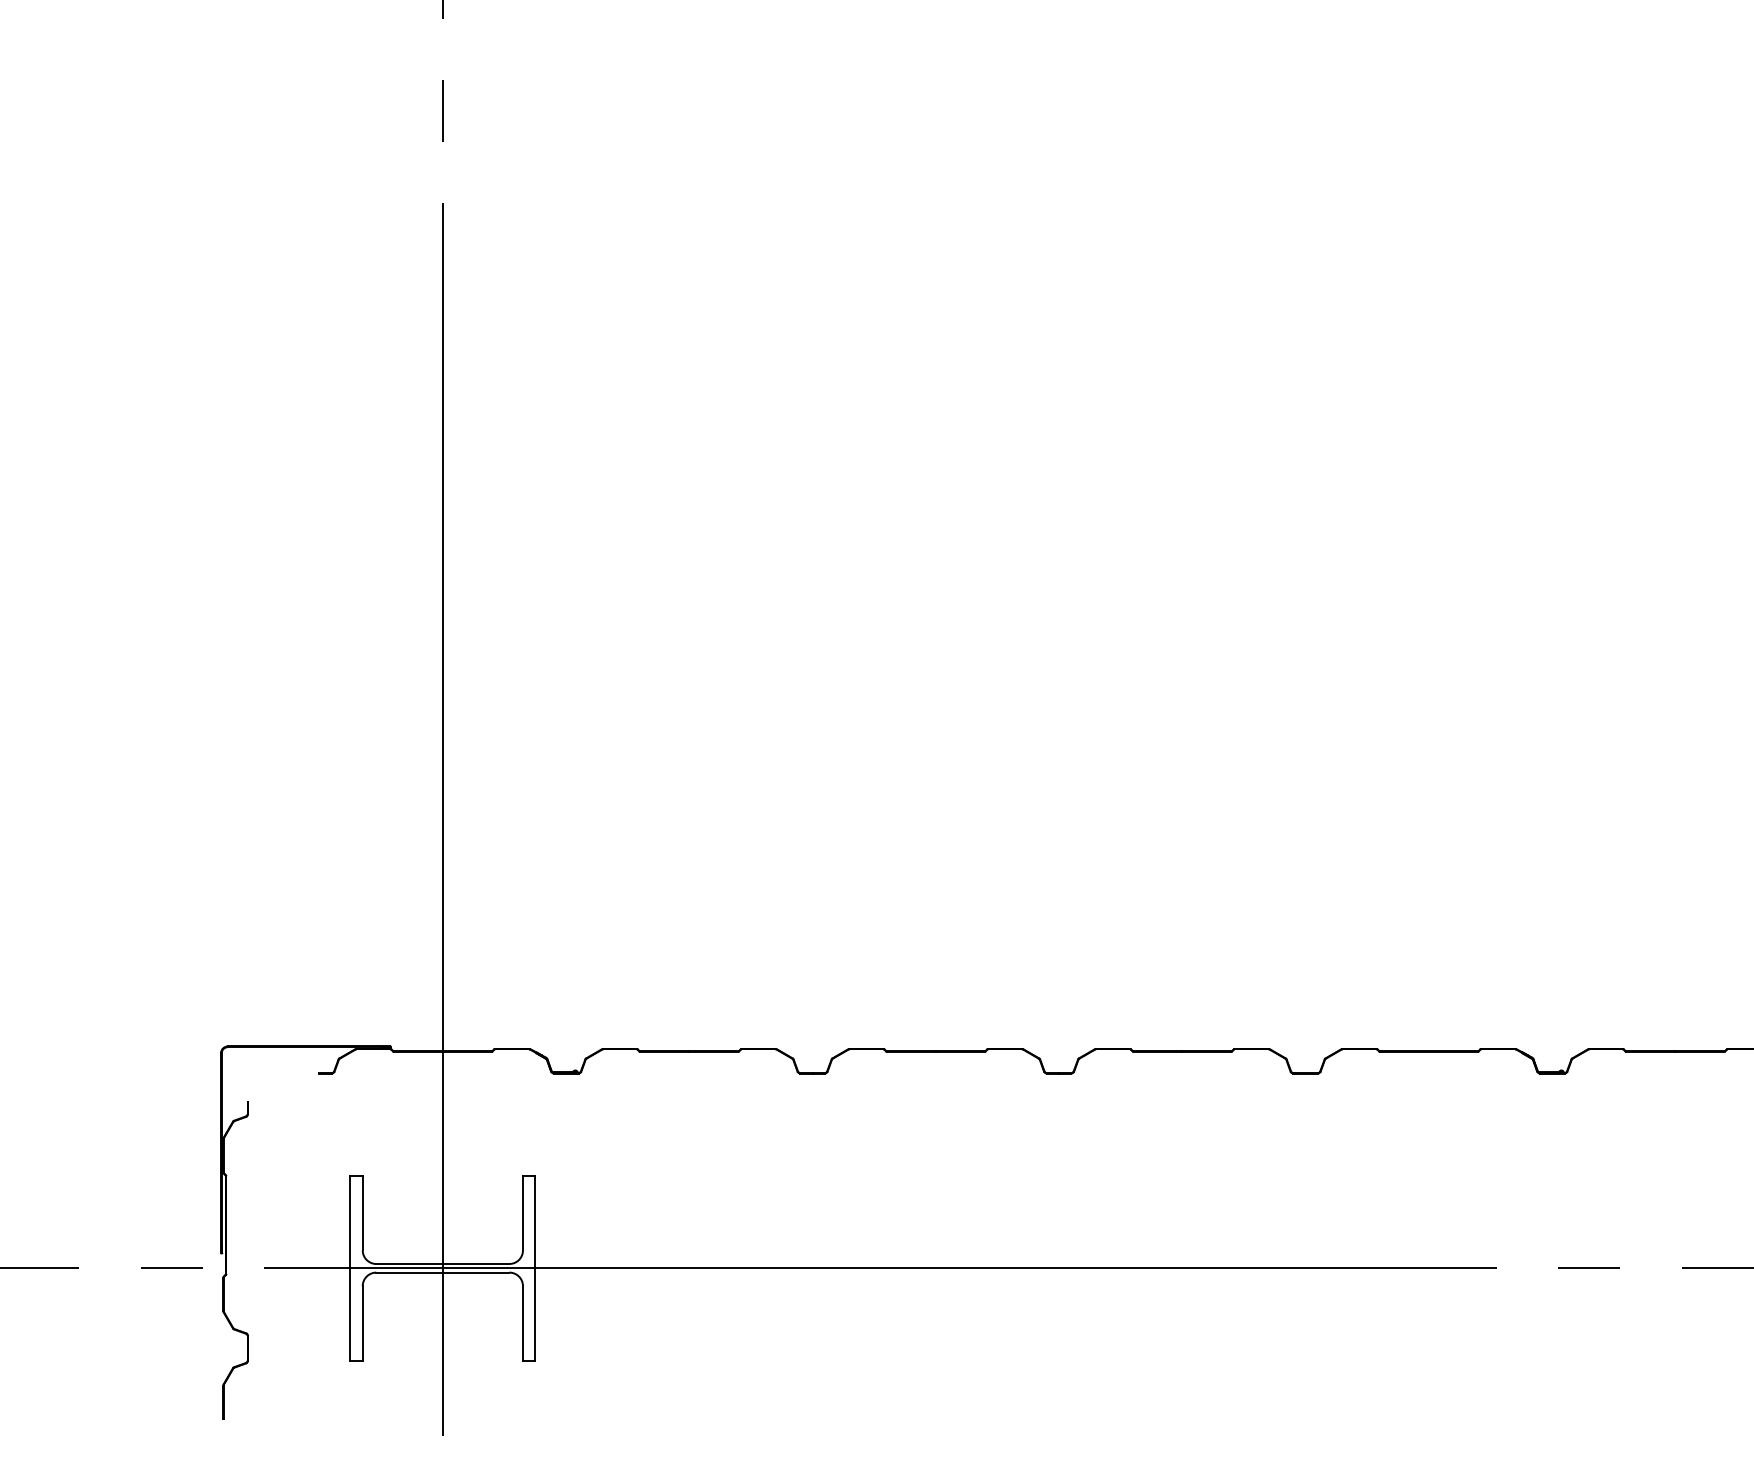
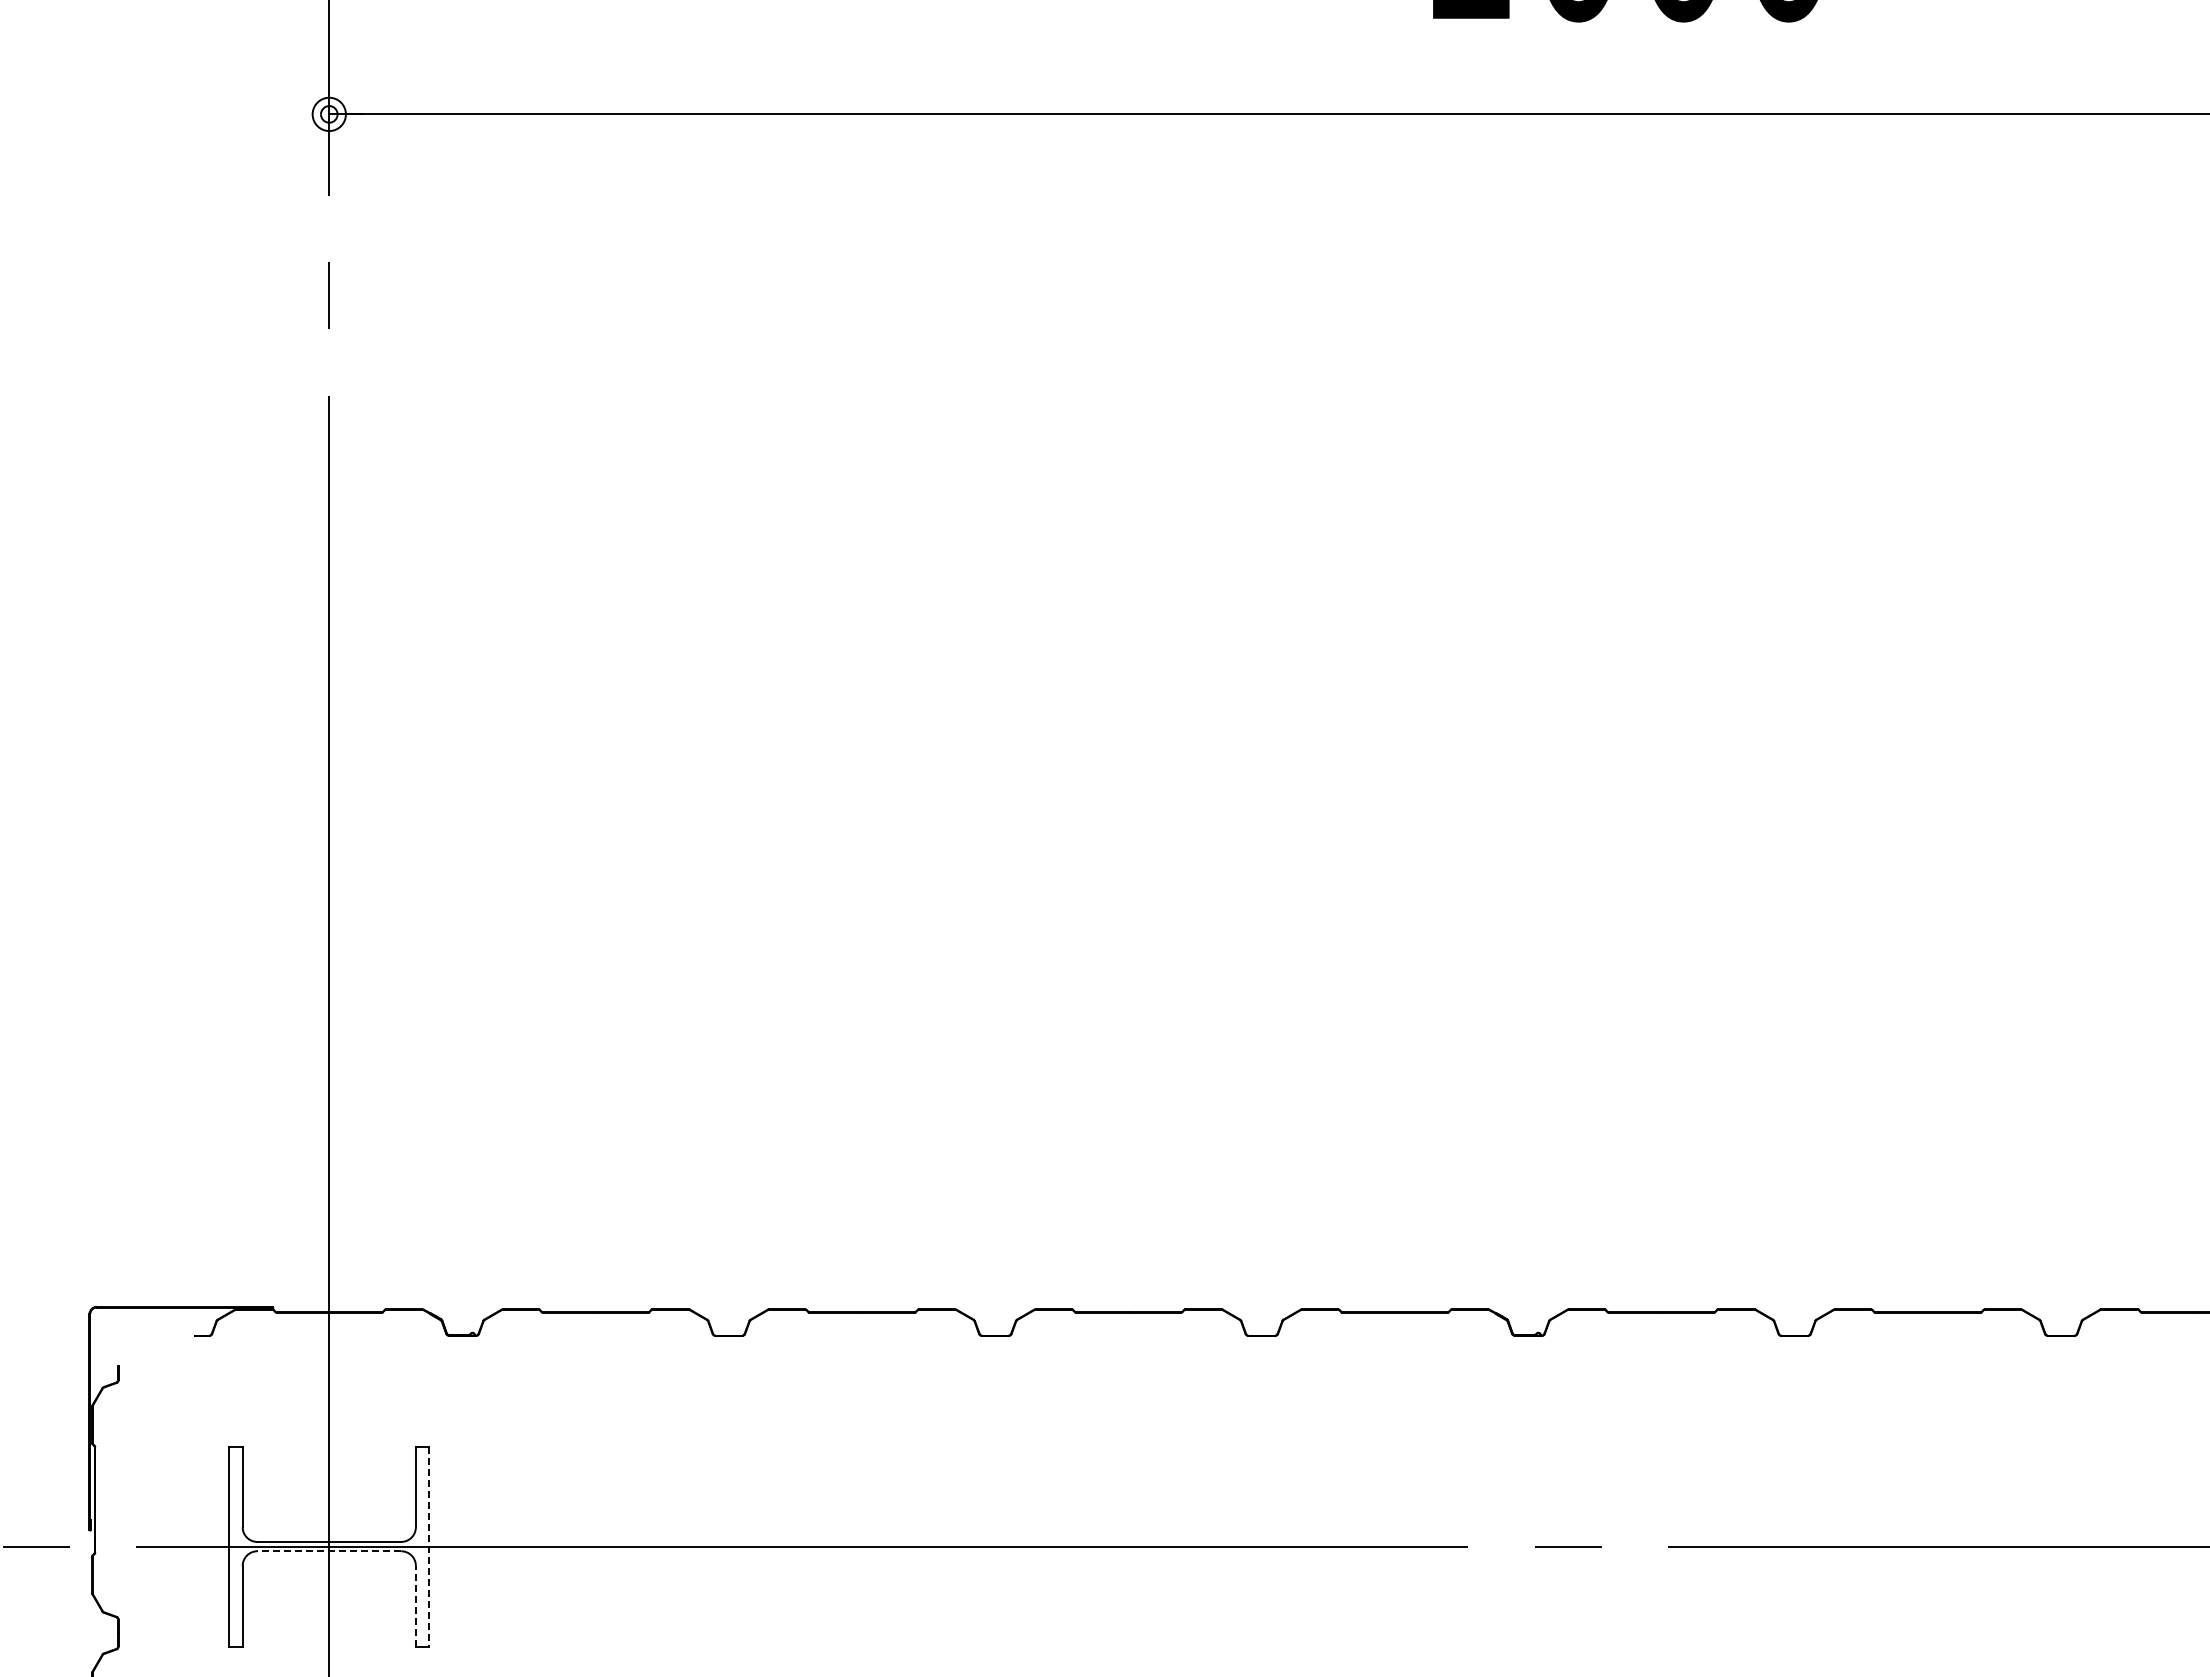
line: (535, 1268) -> (429, 1546), solid -> dashed
line: (443, 1272) -> (329, 1551), solid -> dashed
line: (522, 1322) -> (415, 1605), solid -> dashed

